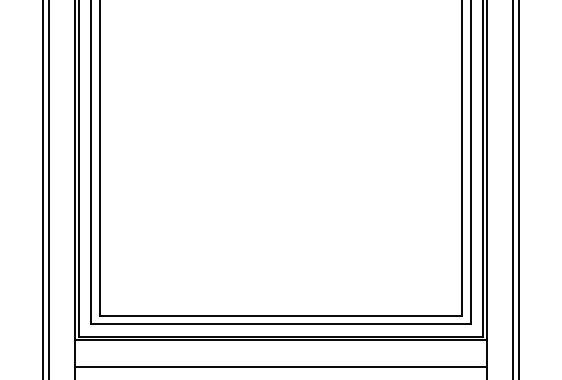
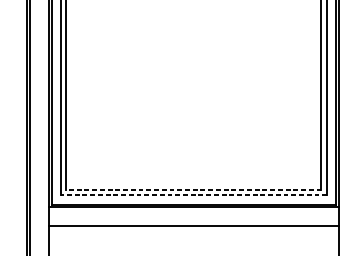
line: (280, 315) -> (193, 189), solid -> dashed
line: (280, 323) -> (193, 195), solid -> dashed

